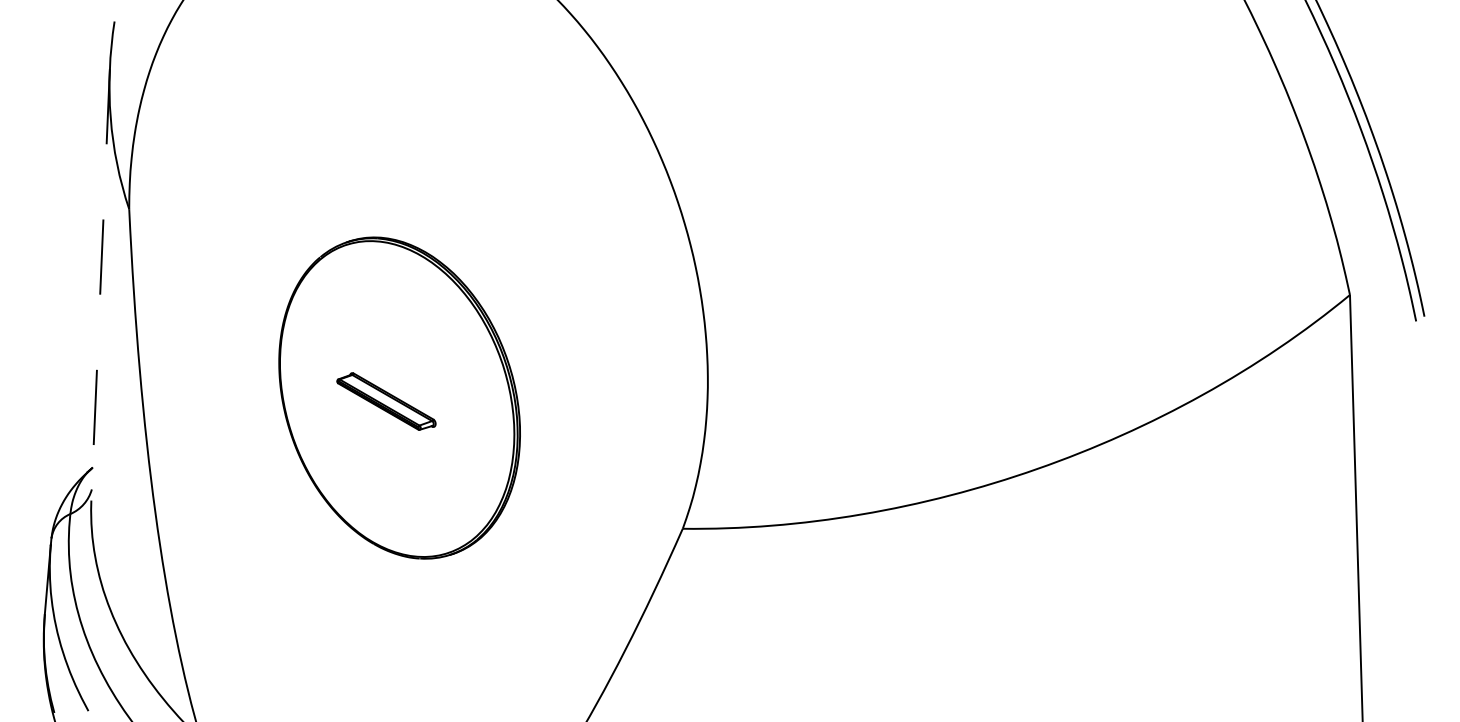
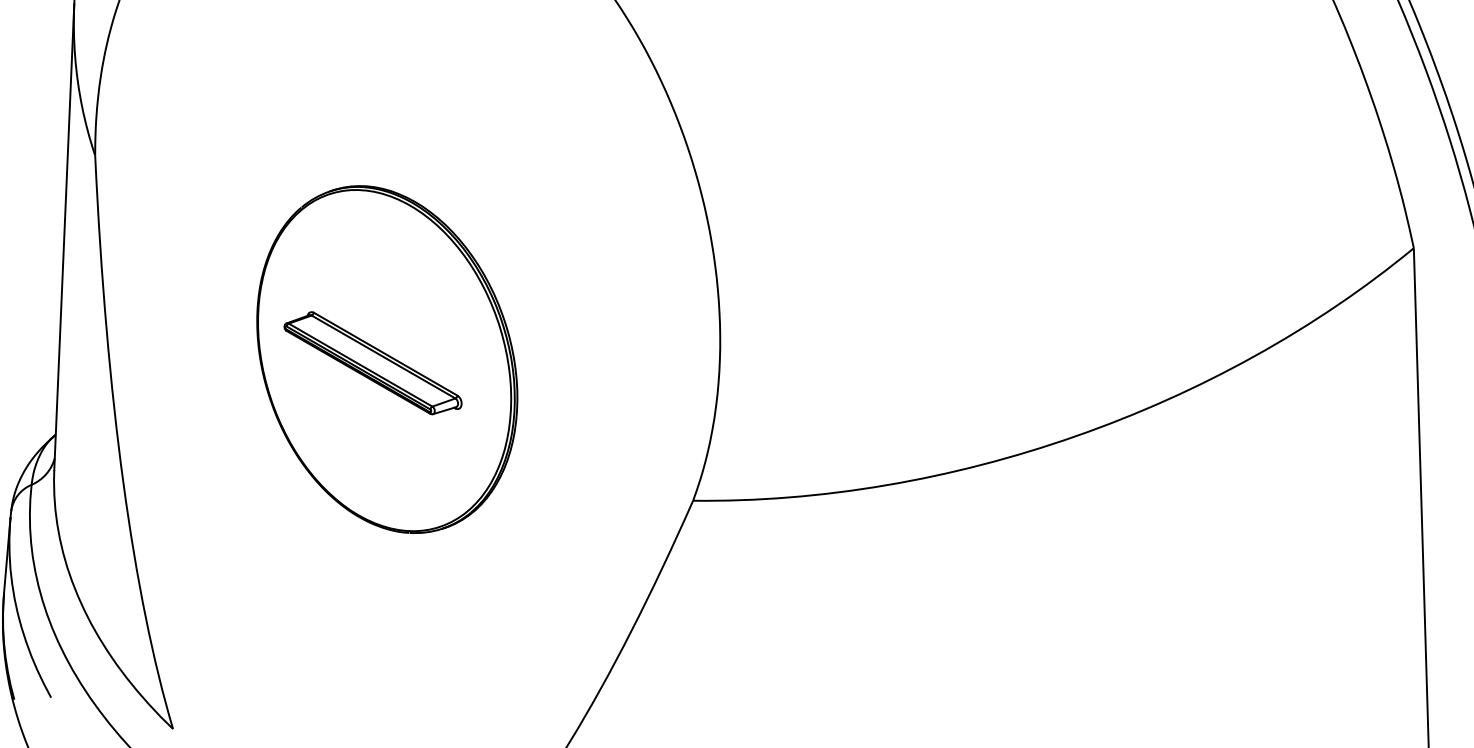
line: (100, 284) -> (64, 236), dashed -> solid
part: (386, 401) -> (373, 363), size x1.67

